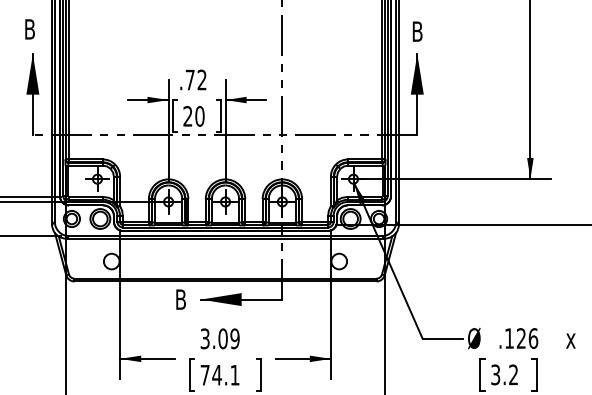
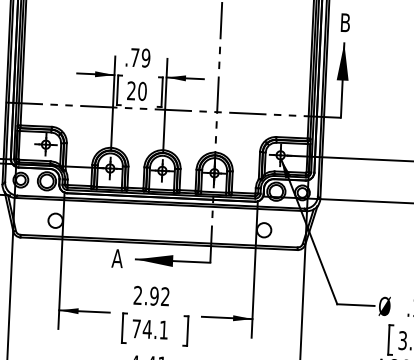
text: (201, 79) -> (145, 57), .72 -> .79
text: (180, 299) -> (117, 258), B -> A
text: (219, 338) -> (151, 295), 3.09 -> 2.92

